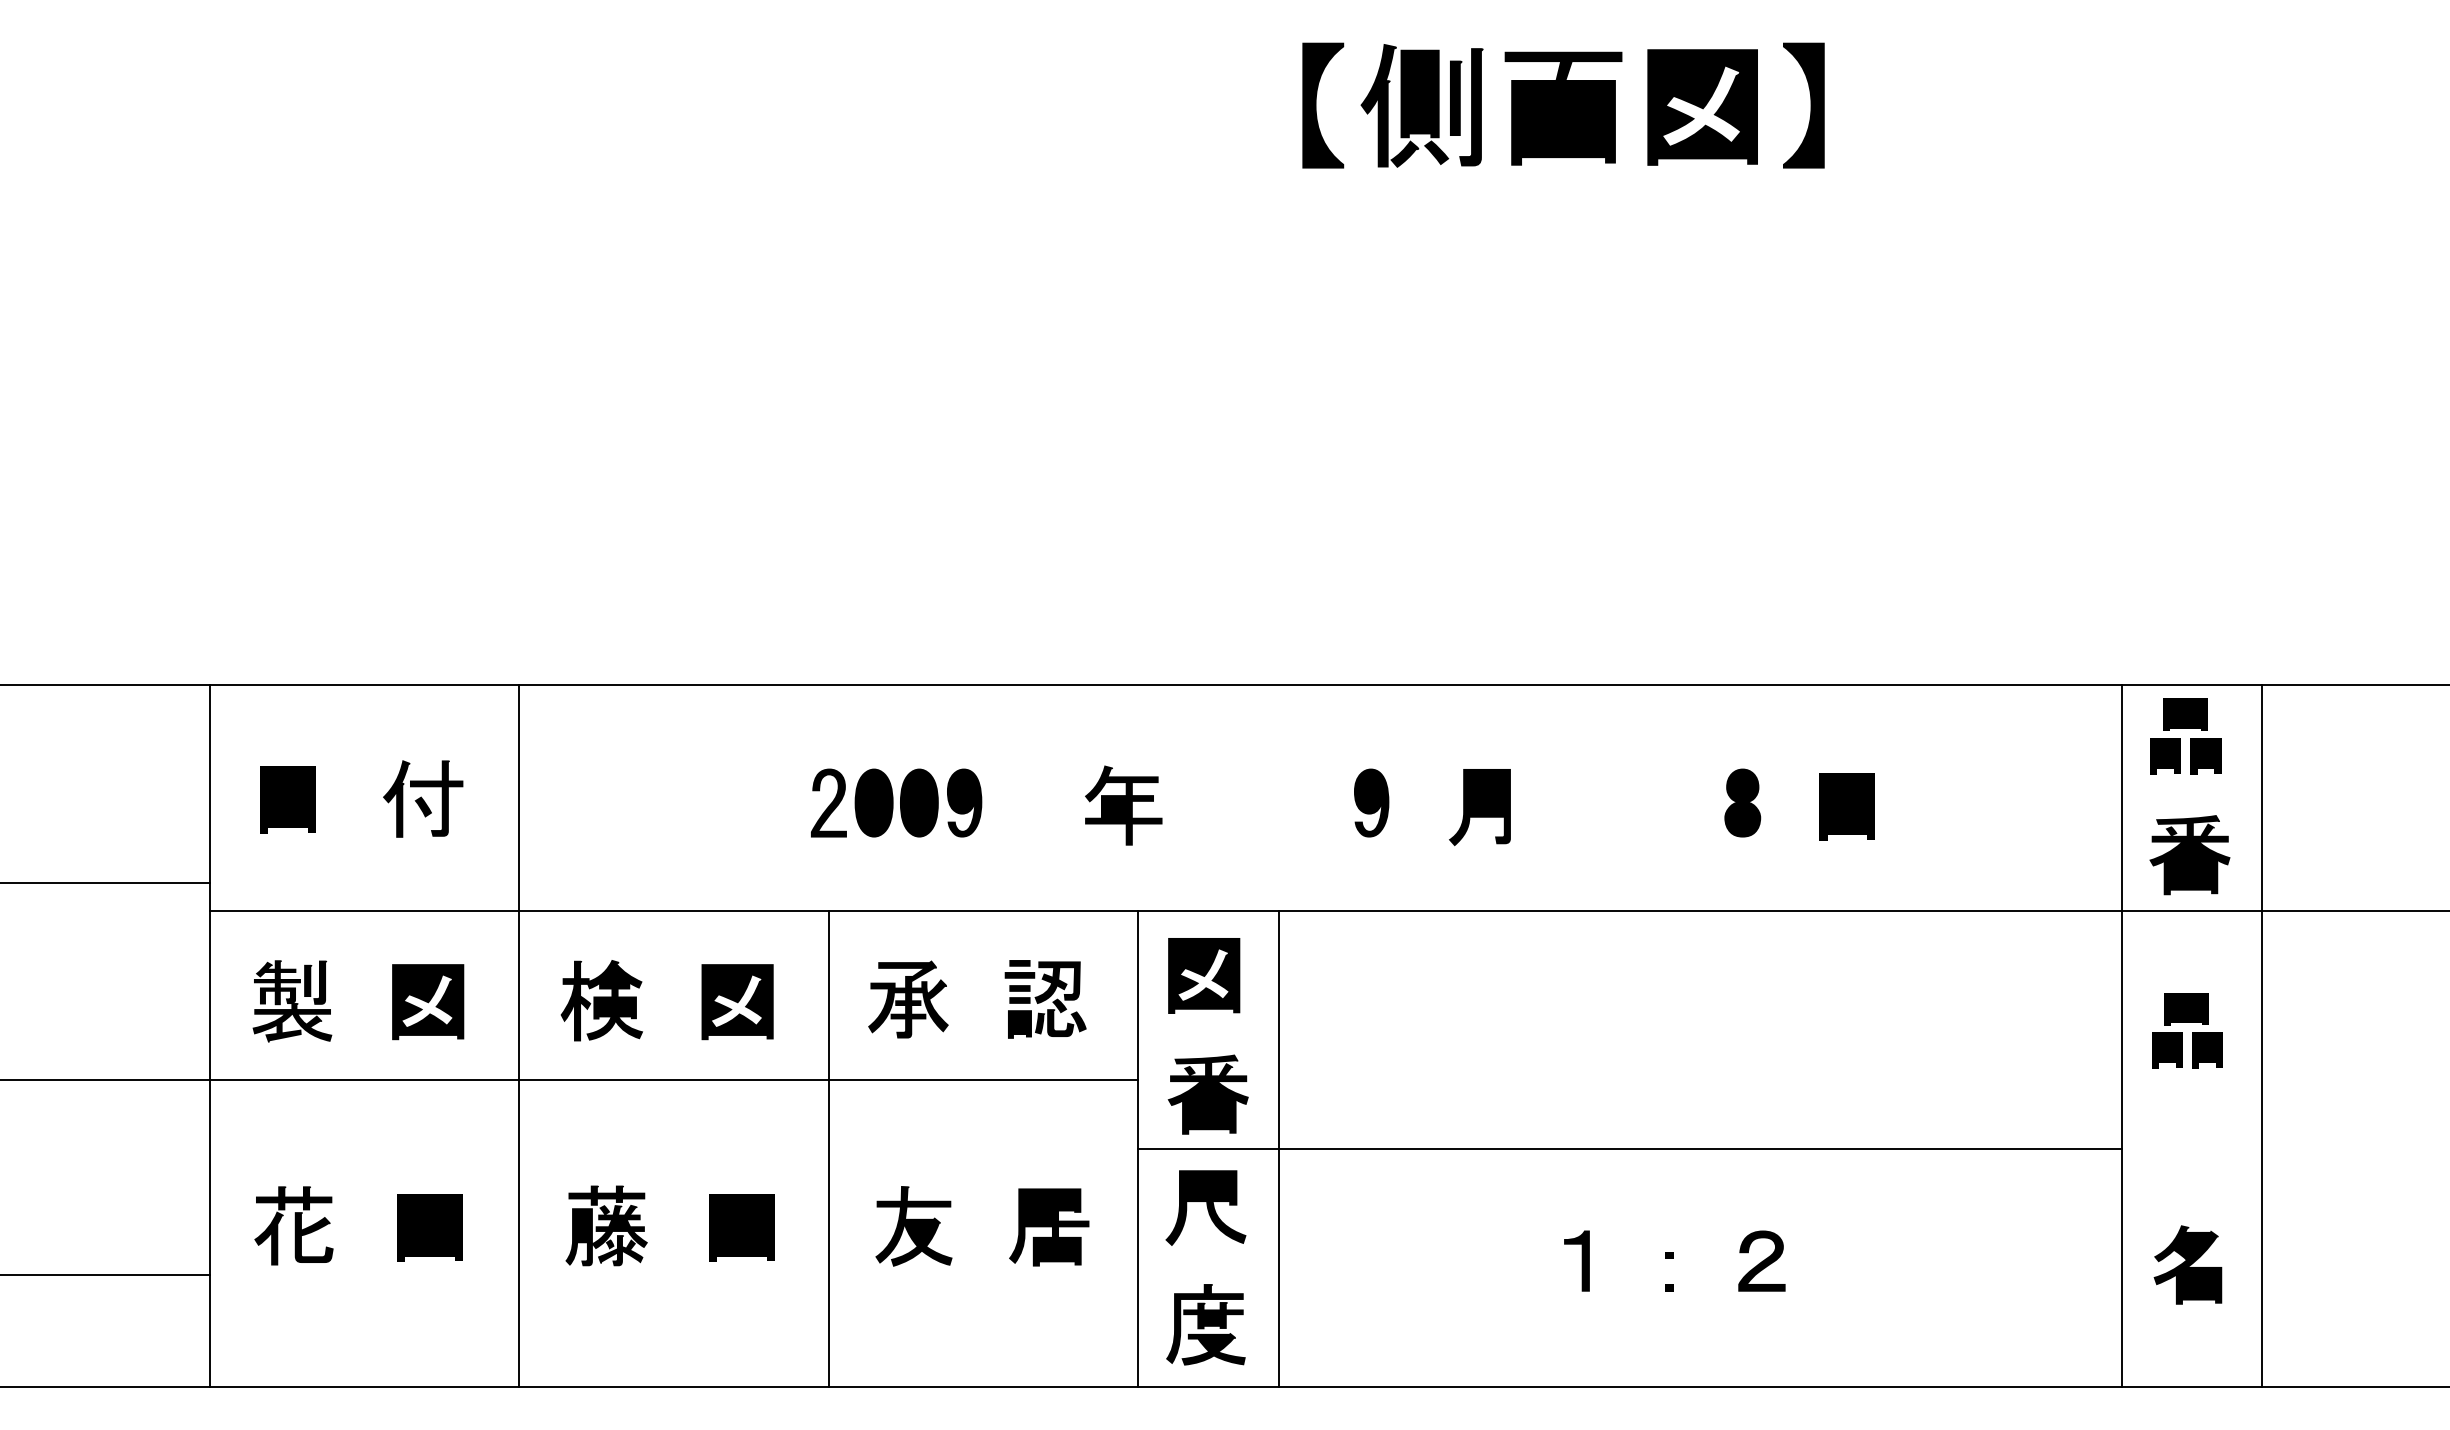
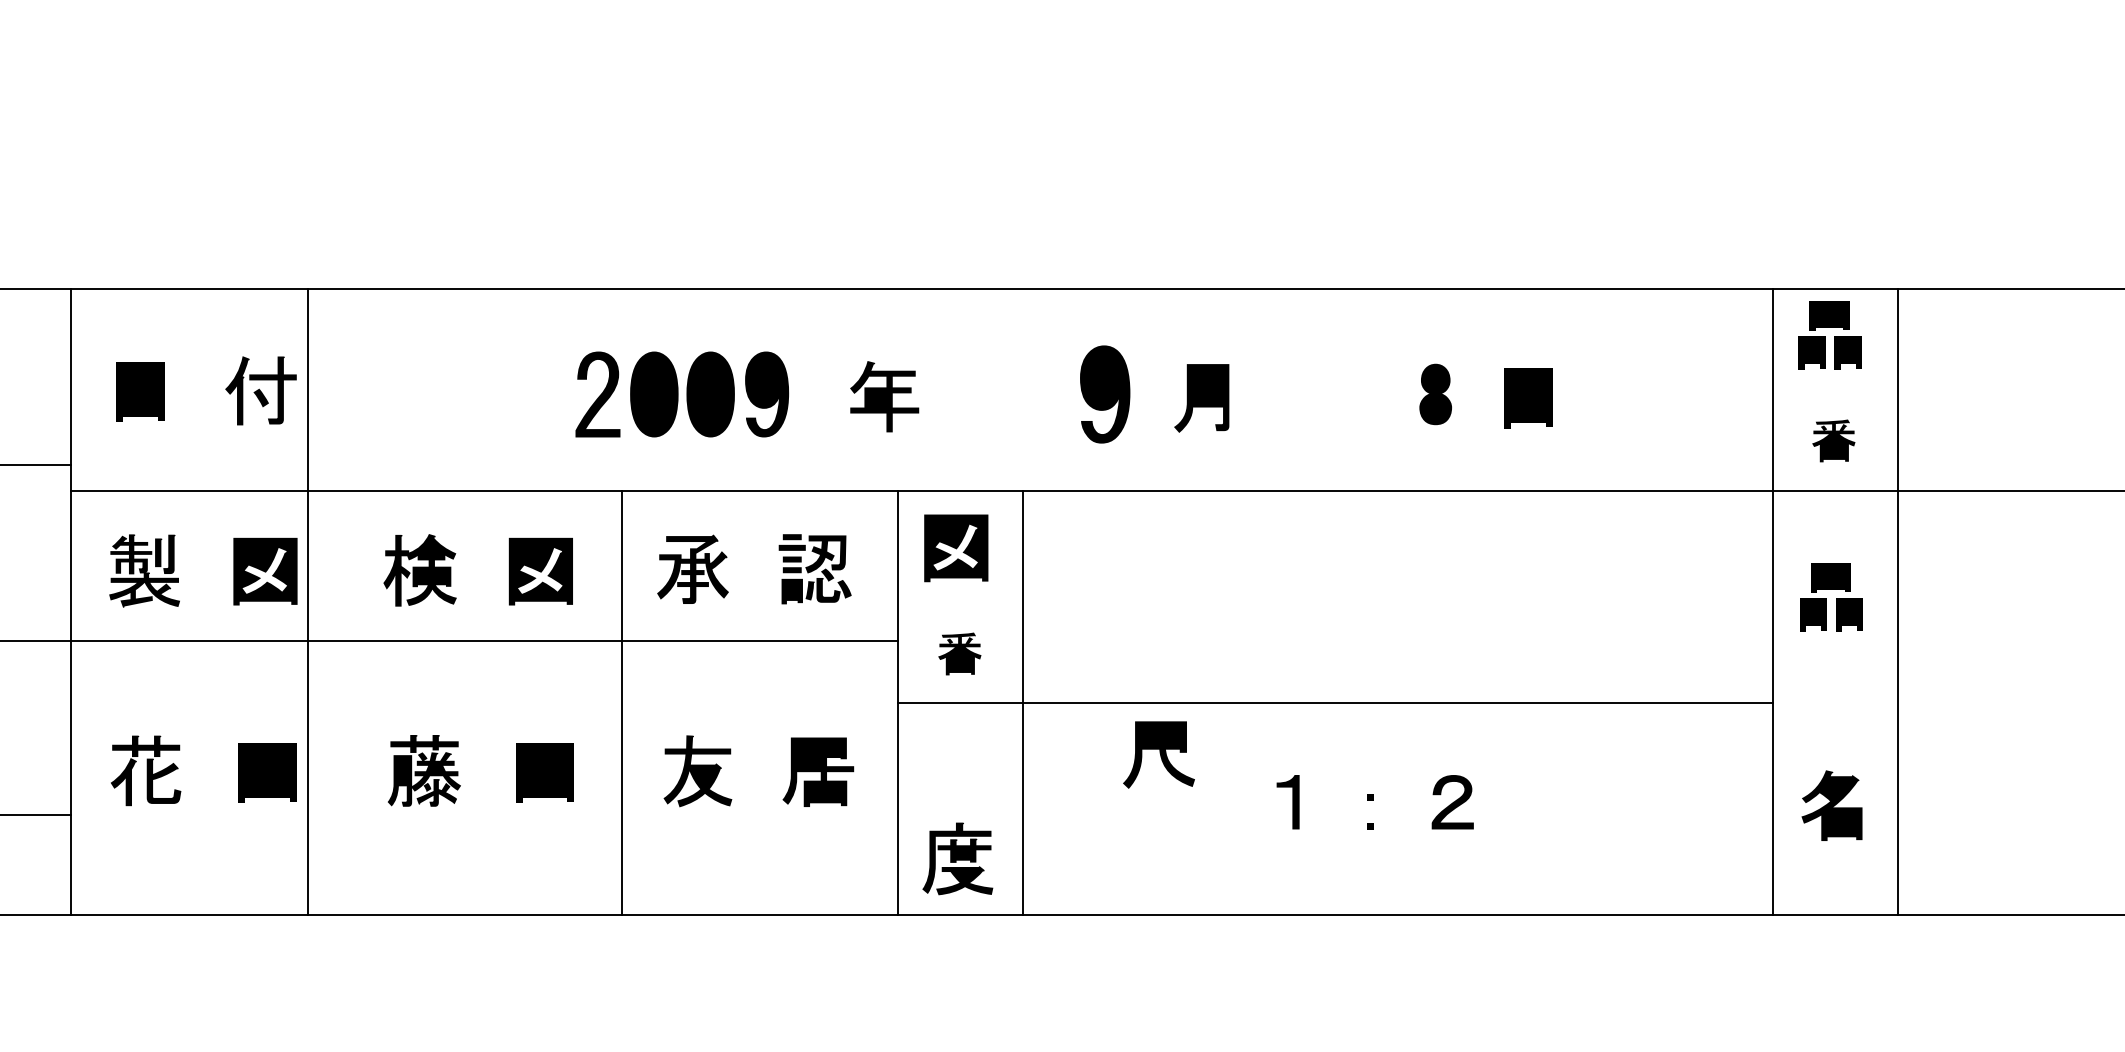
part: (896, 802) -> (682, 393), size x1.4
part: (1371, 802) -> (1105, 393), size x1.6
part: (2189, 855) -> (1833, 441), size x0.6
line: (519, 1036) -> (308, 602), moved
part: (1207, 1094) -> (959, 653), size x0.6
part: (1205, 1207) -> (1158, 754), moved

